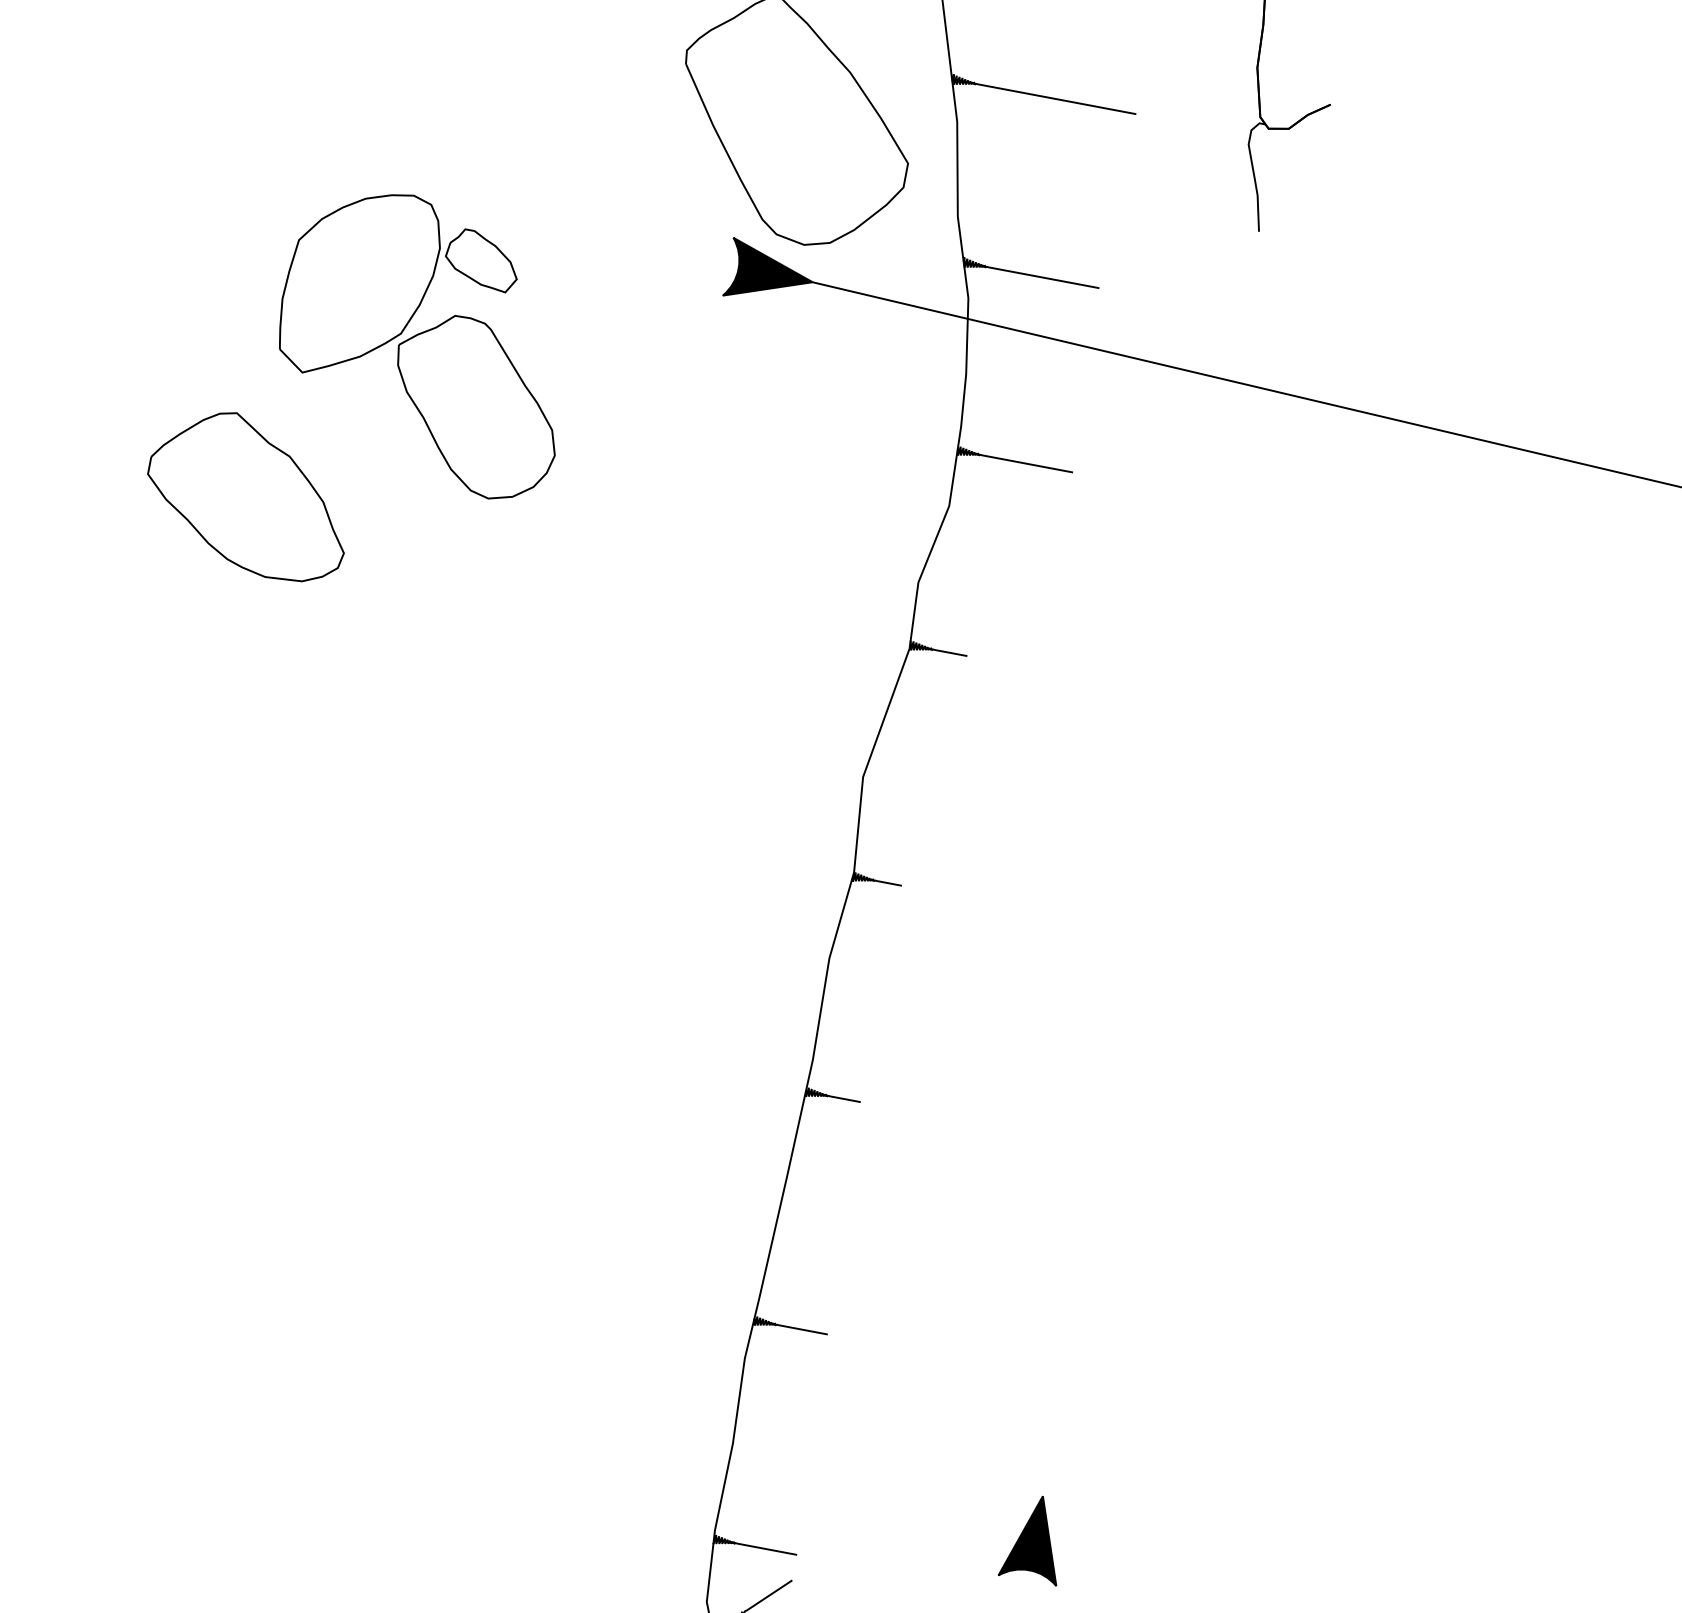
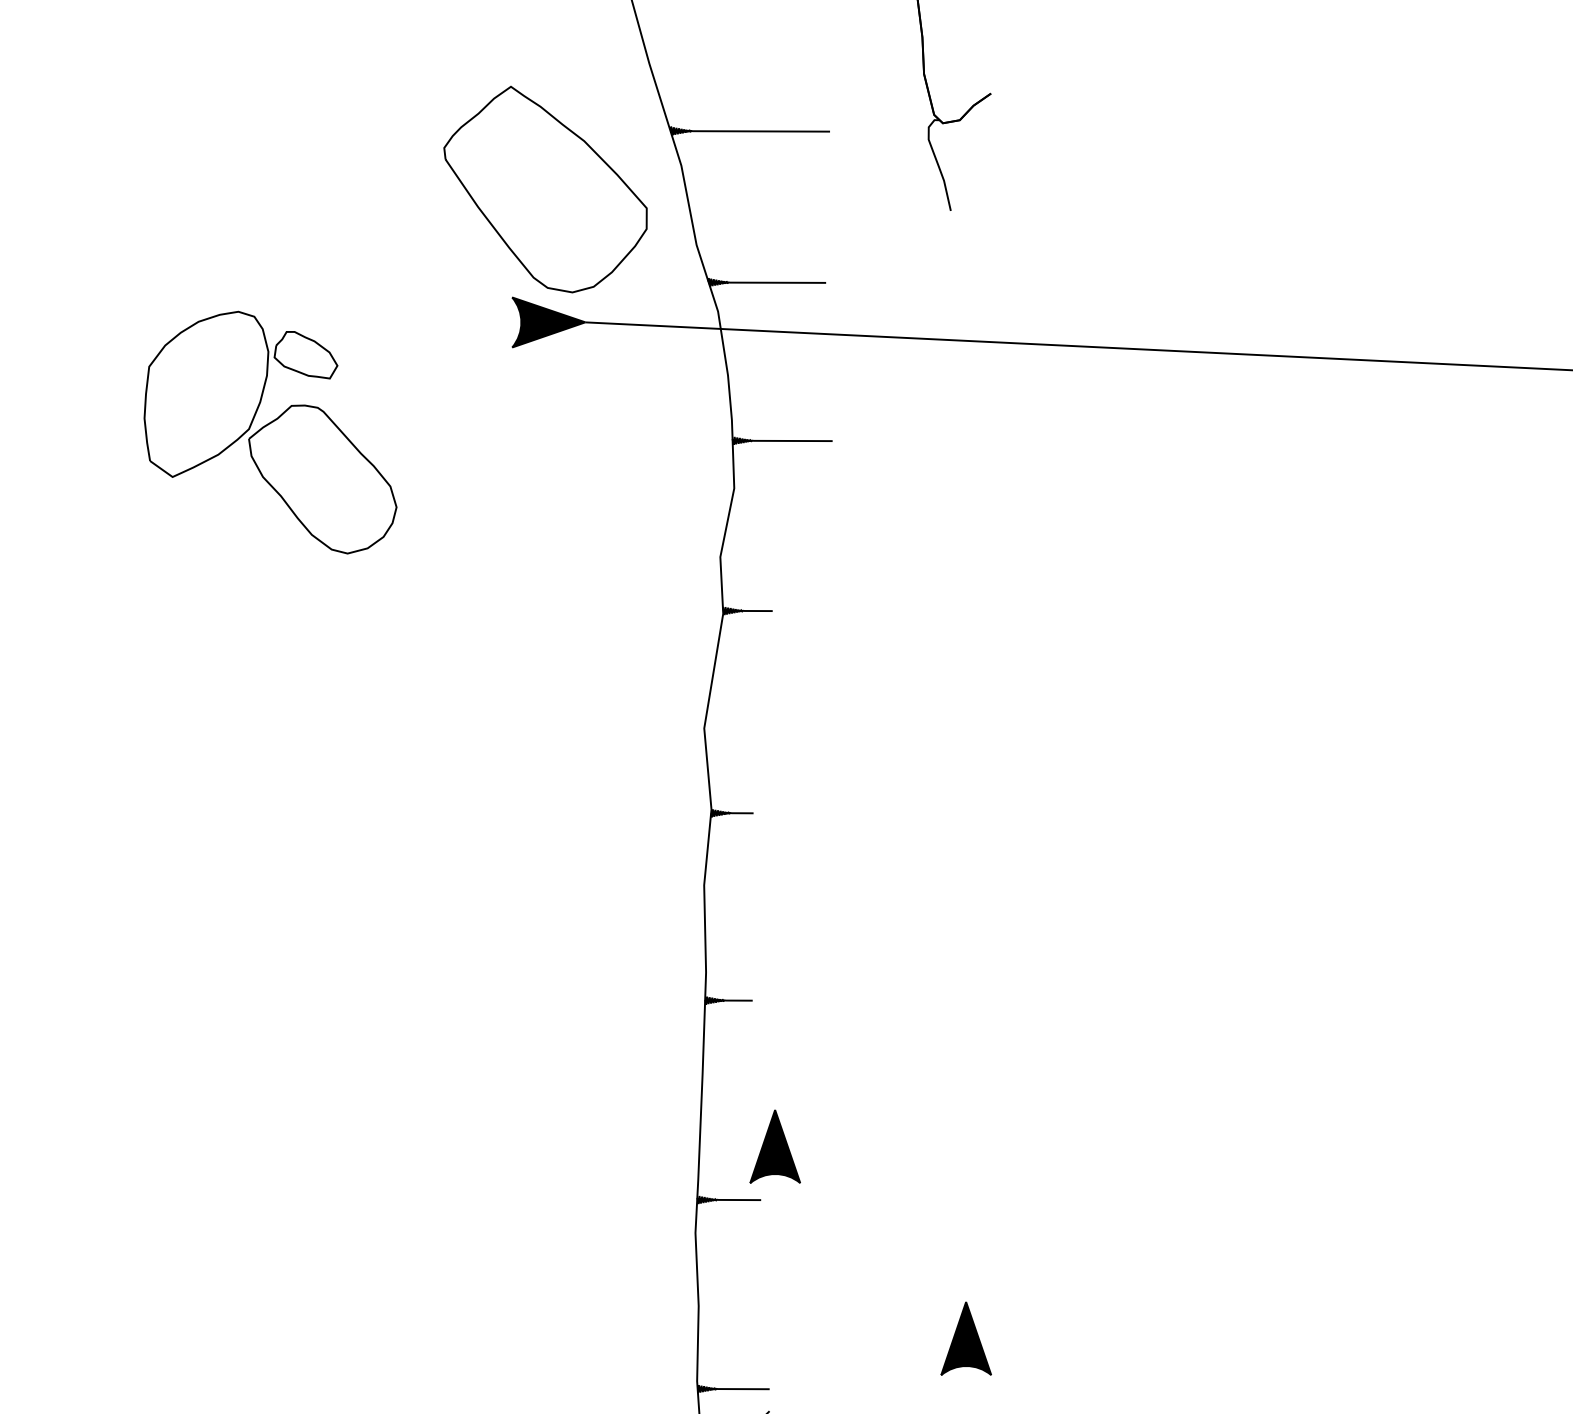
part: (249, 494) -> (147, 587), removed
part: (854, 1275) -> (774, 1146), added

